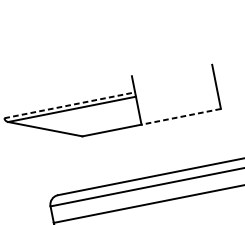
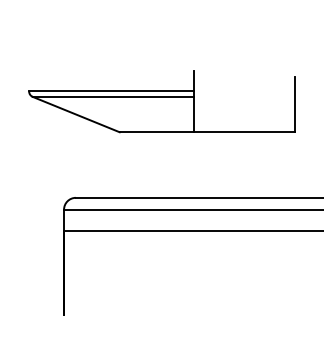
line: (69, 105) -> (111, 91), dashed -> solid
line: (180, 117) -> (243, 132), dashed -> solid

